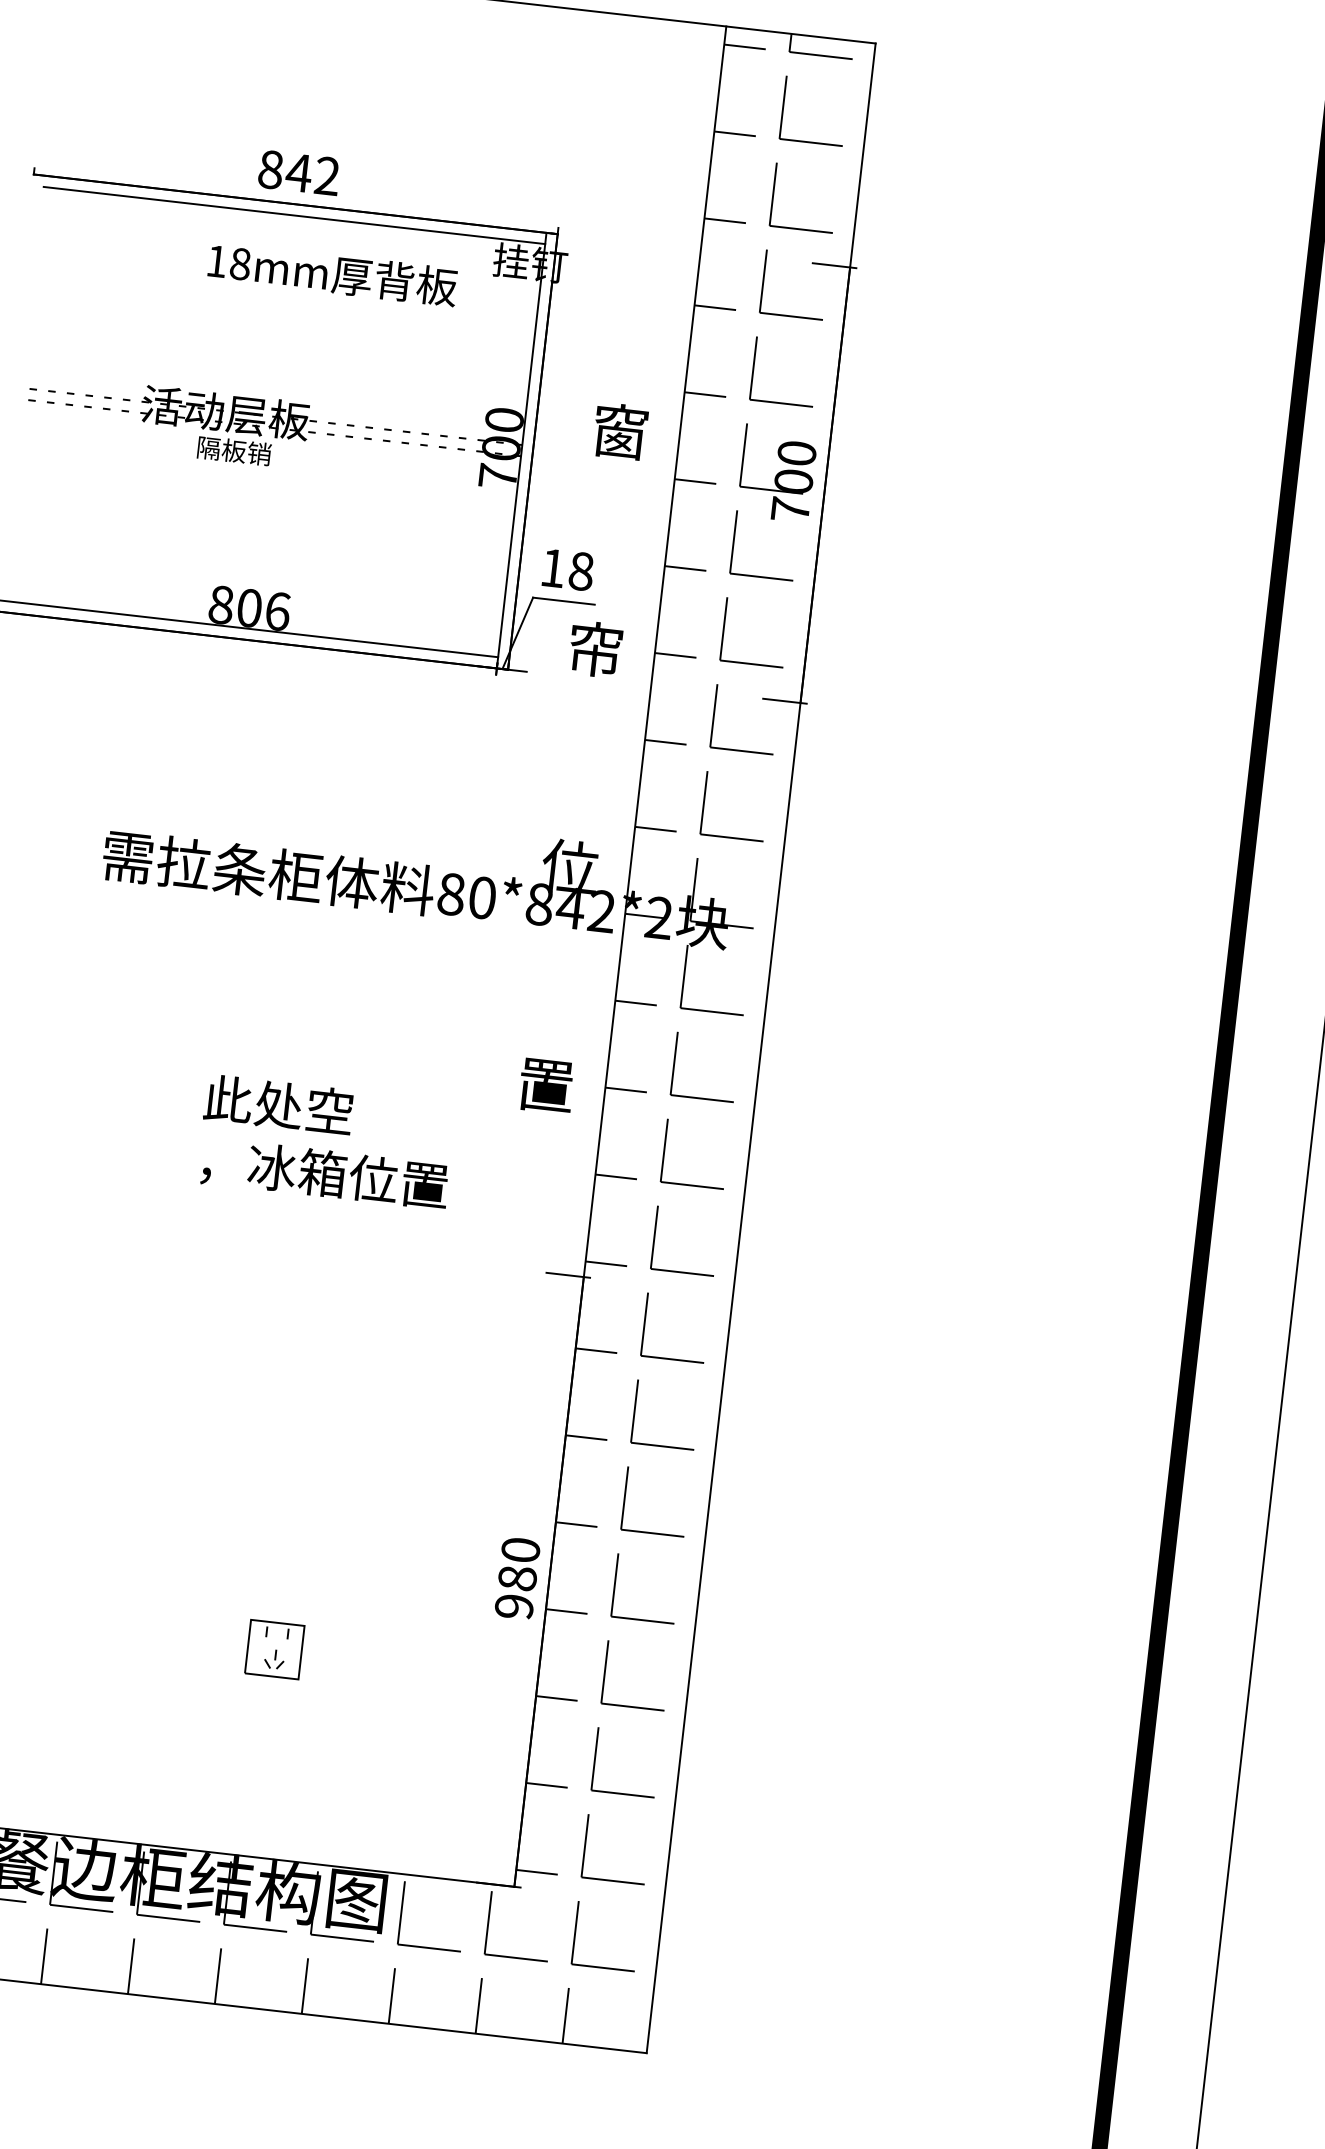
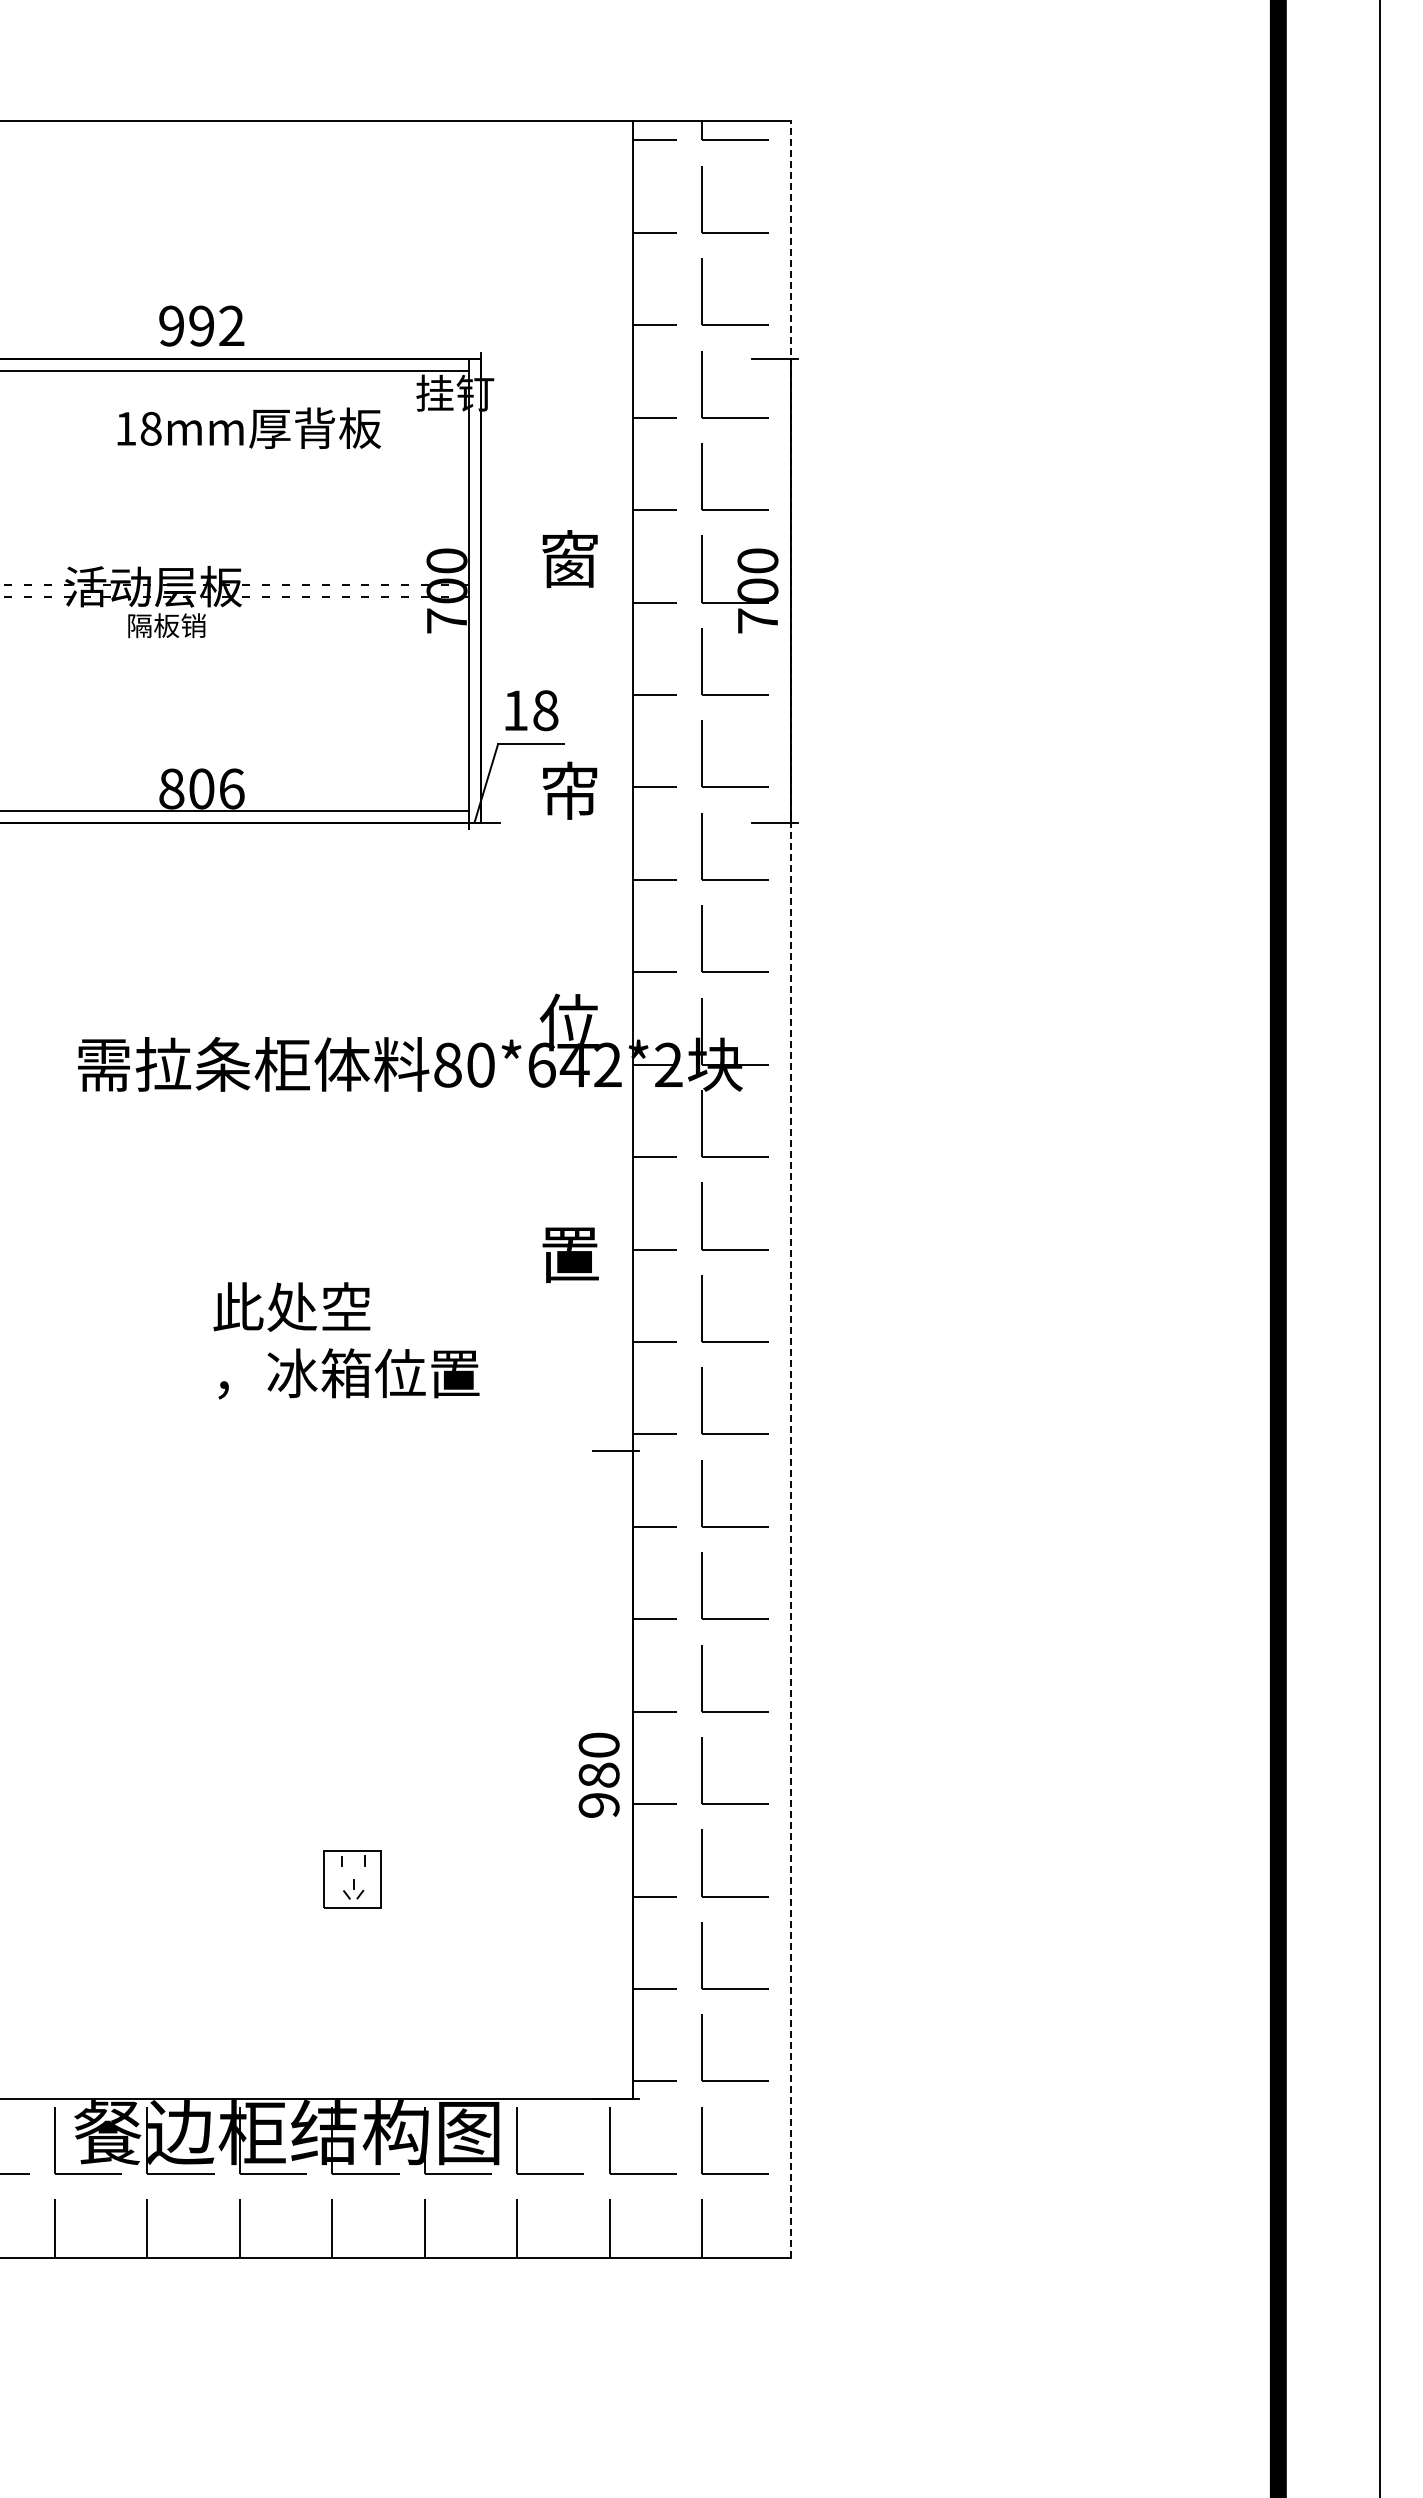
text: (285, 170) -> (187, 325), 842 -> 992
text: (539, 903) -> (541, 1064), 80*842*2 -> 80*642*2
line: (761, 1048) -> (791, 1189), solid -> dashed

